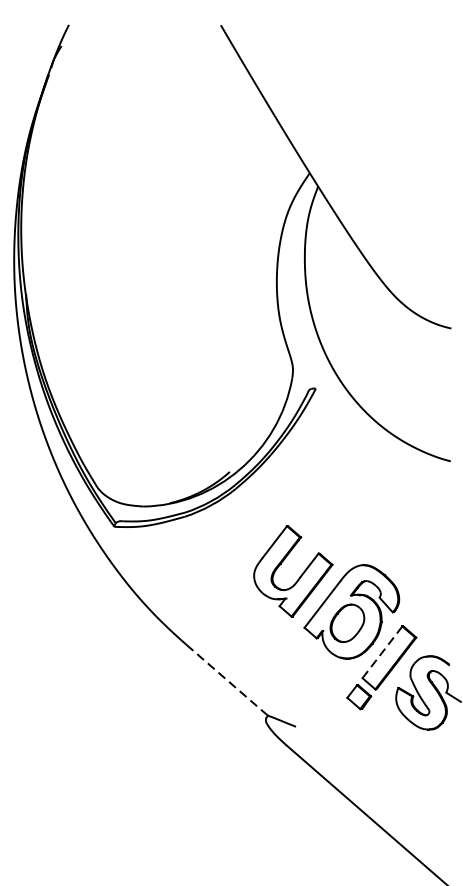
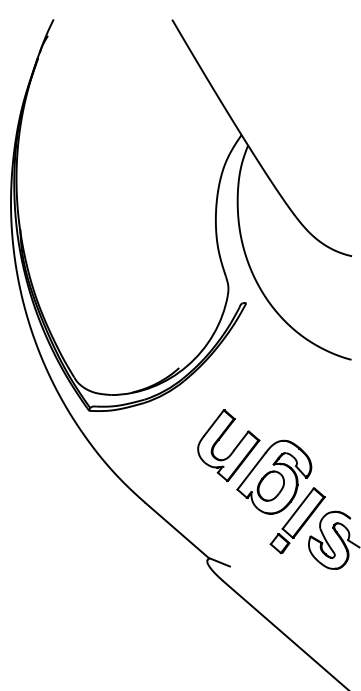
line: (382, 651) -> (298, 508), dashed -> solid
line: (227, 681) -> (177, 531), dashed -> solid

